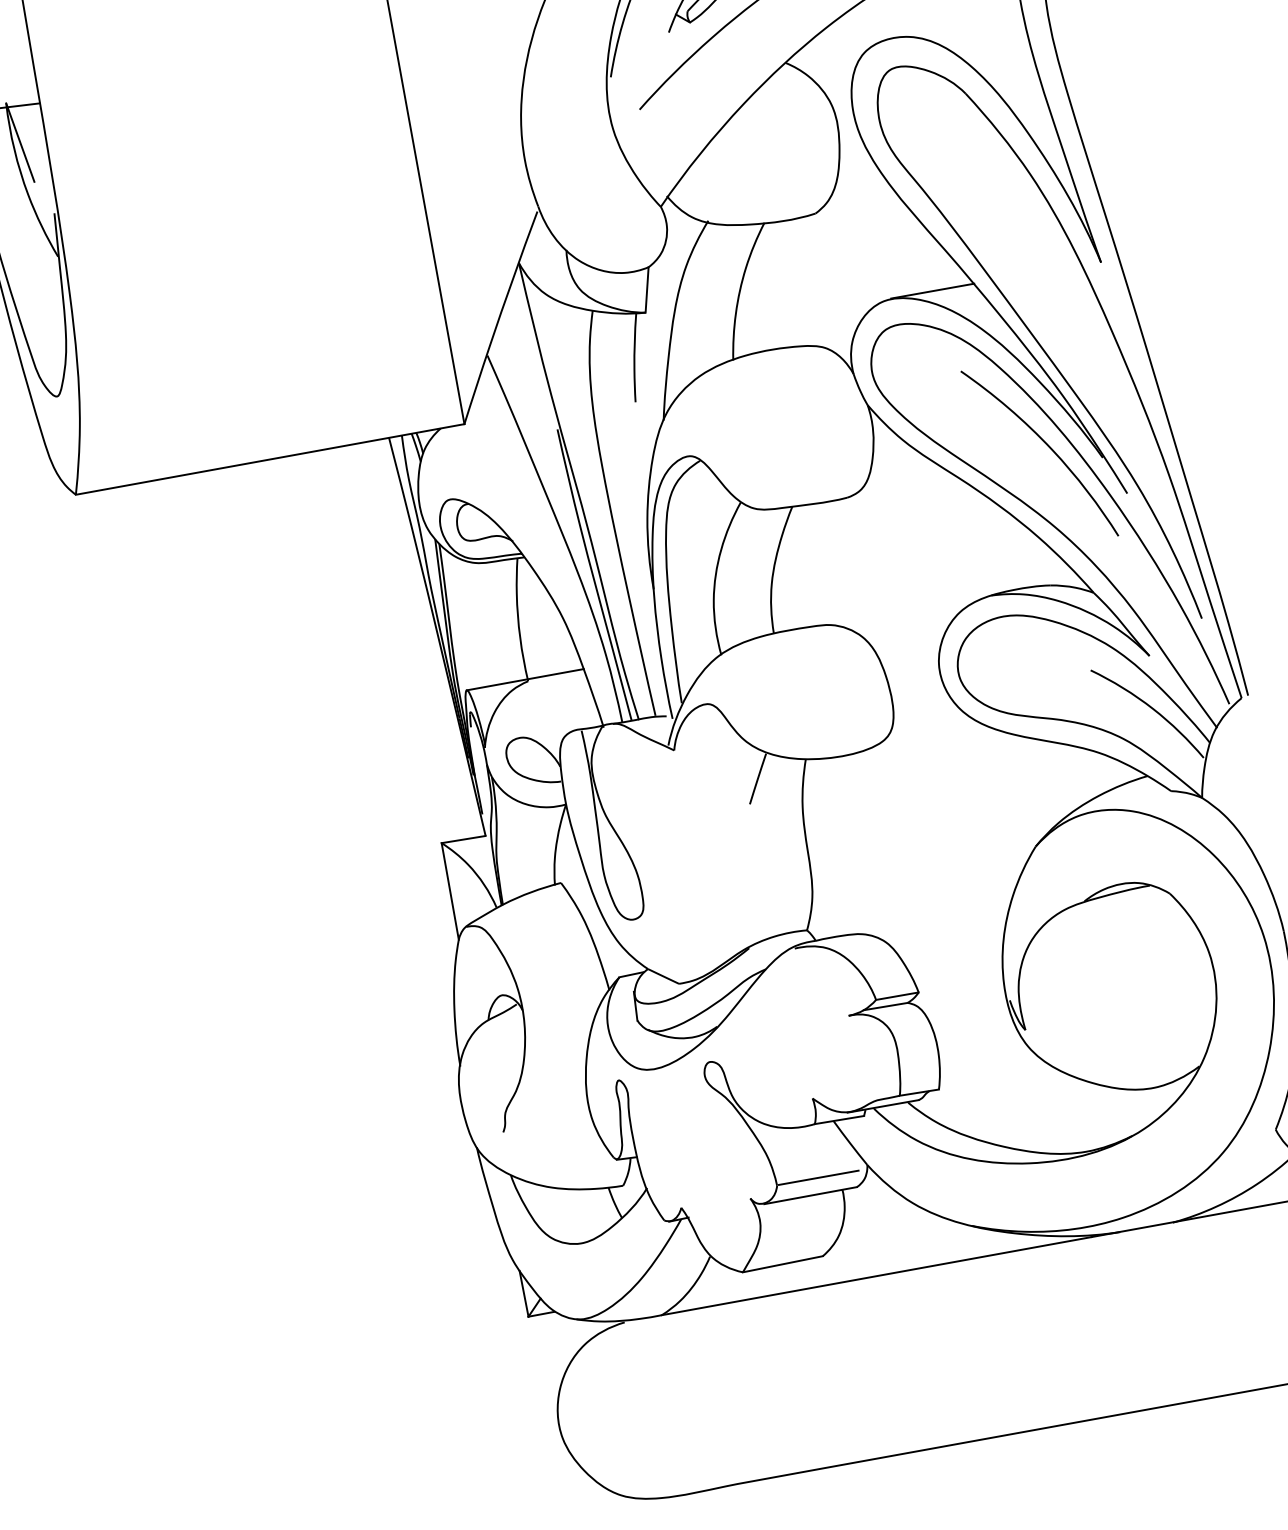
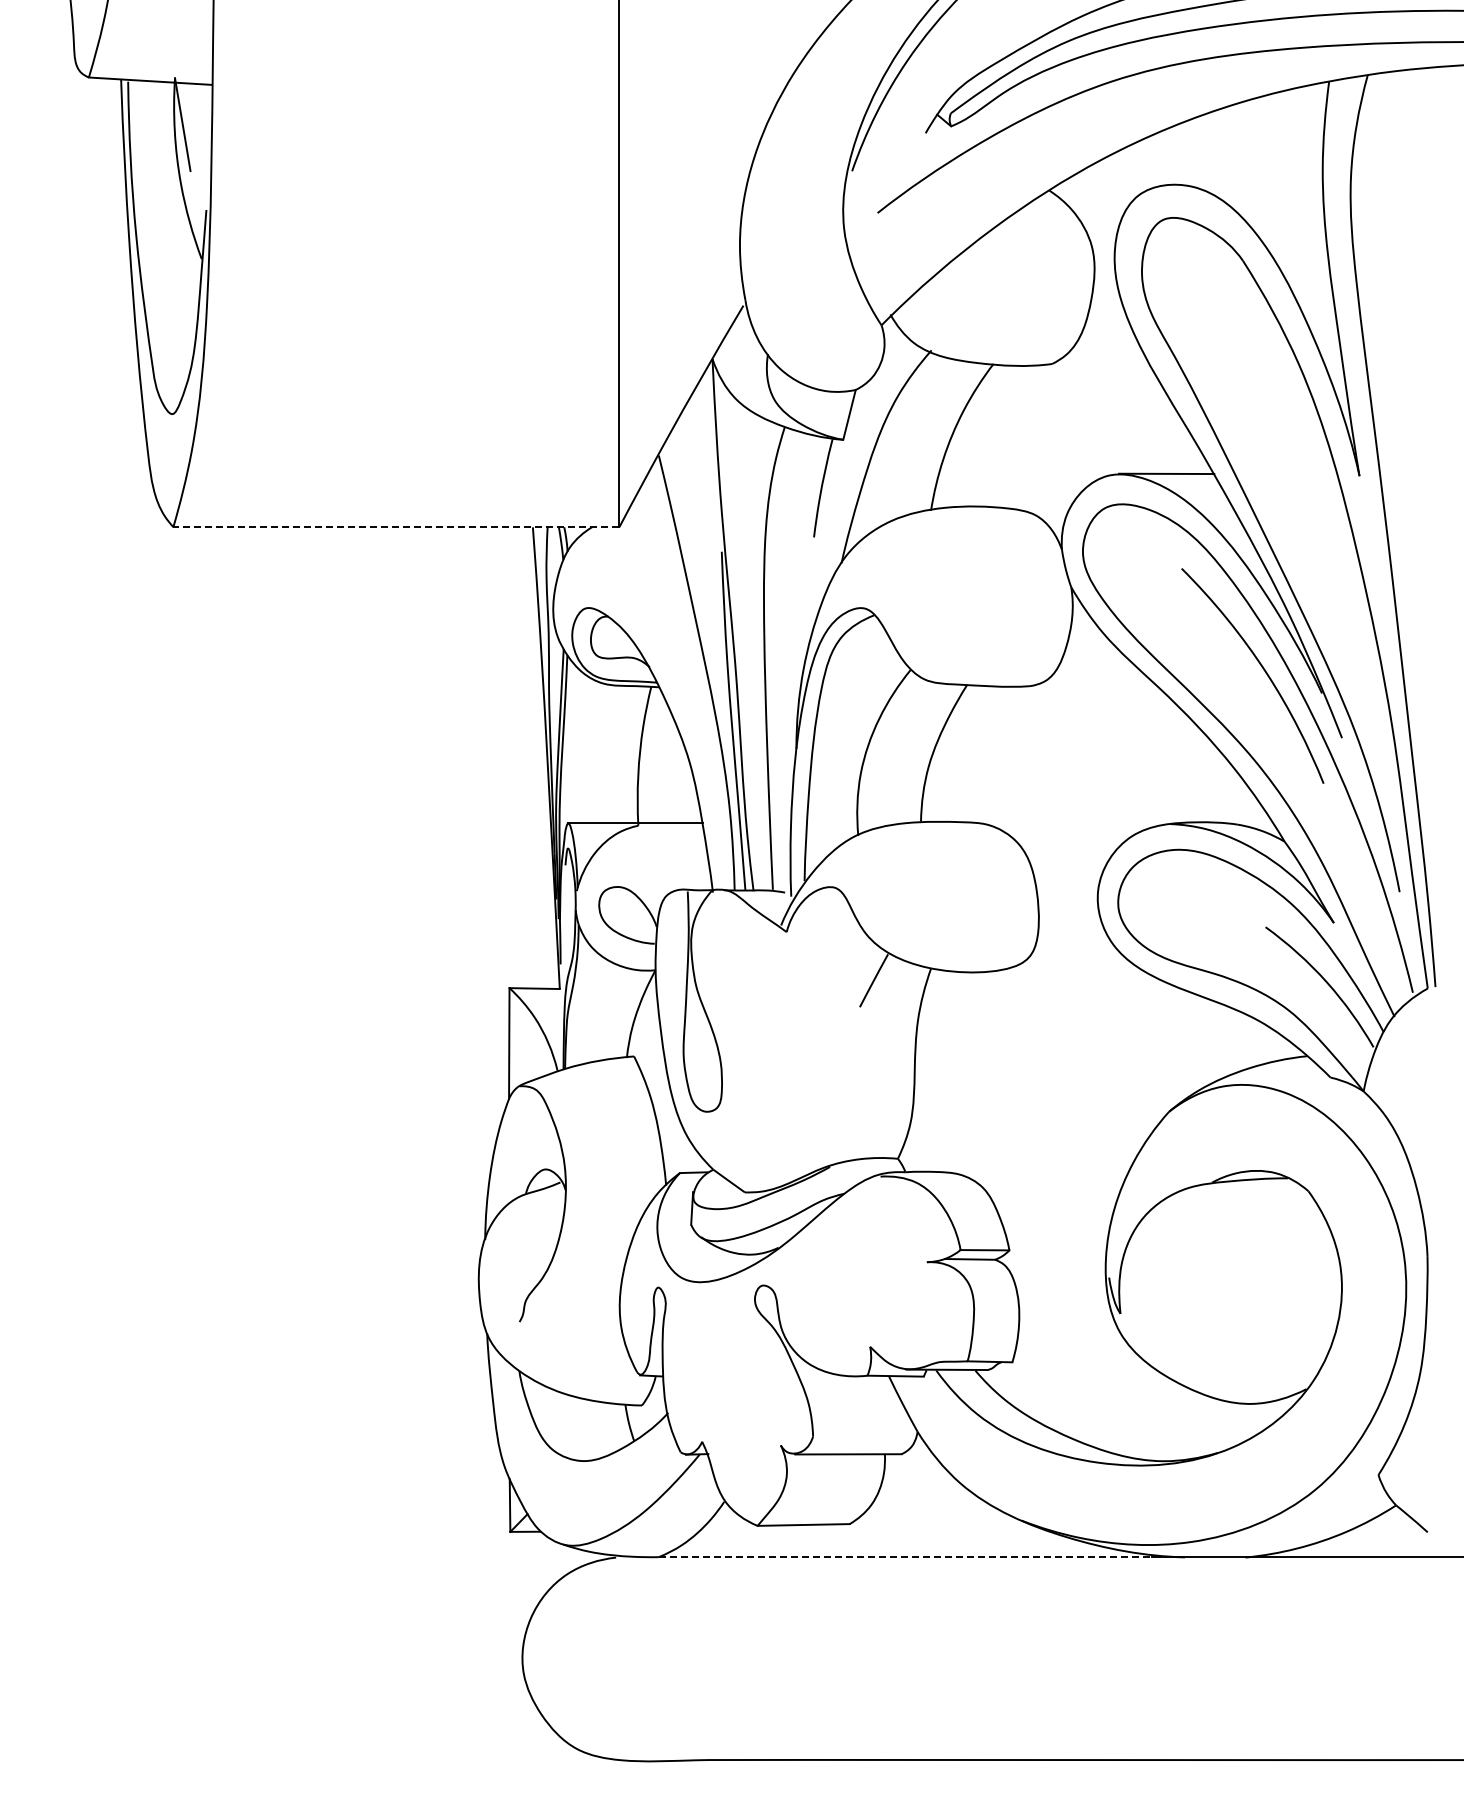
line: (269, 459) -> (395, 527), solid -> dashed
line: (818, 1178) -> (860, 1436), removed
line: (876, 1276) -> (905, 1557), solid -> dashed

